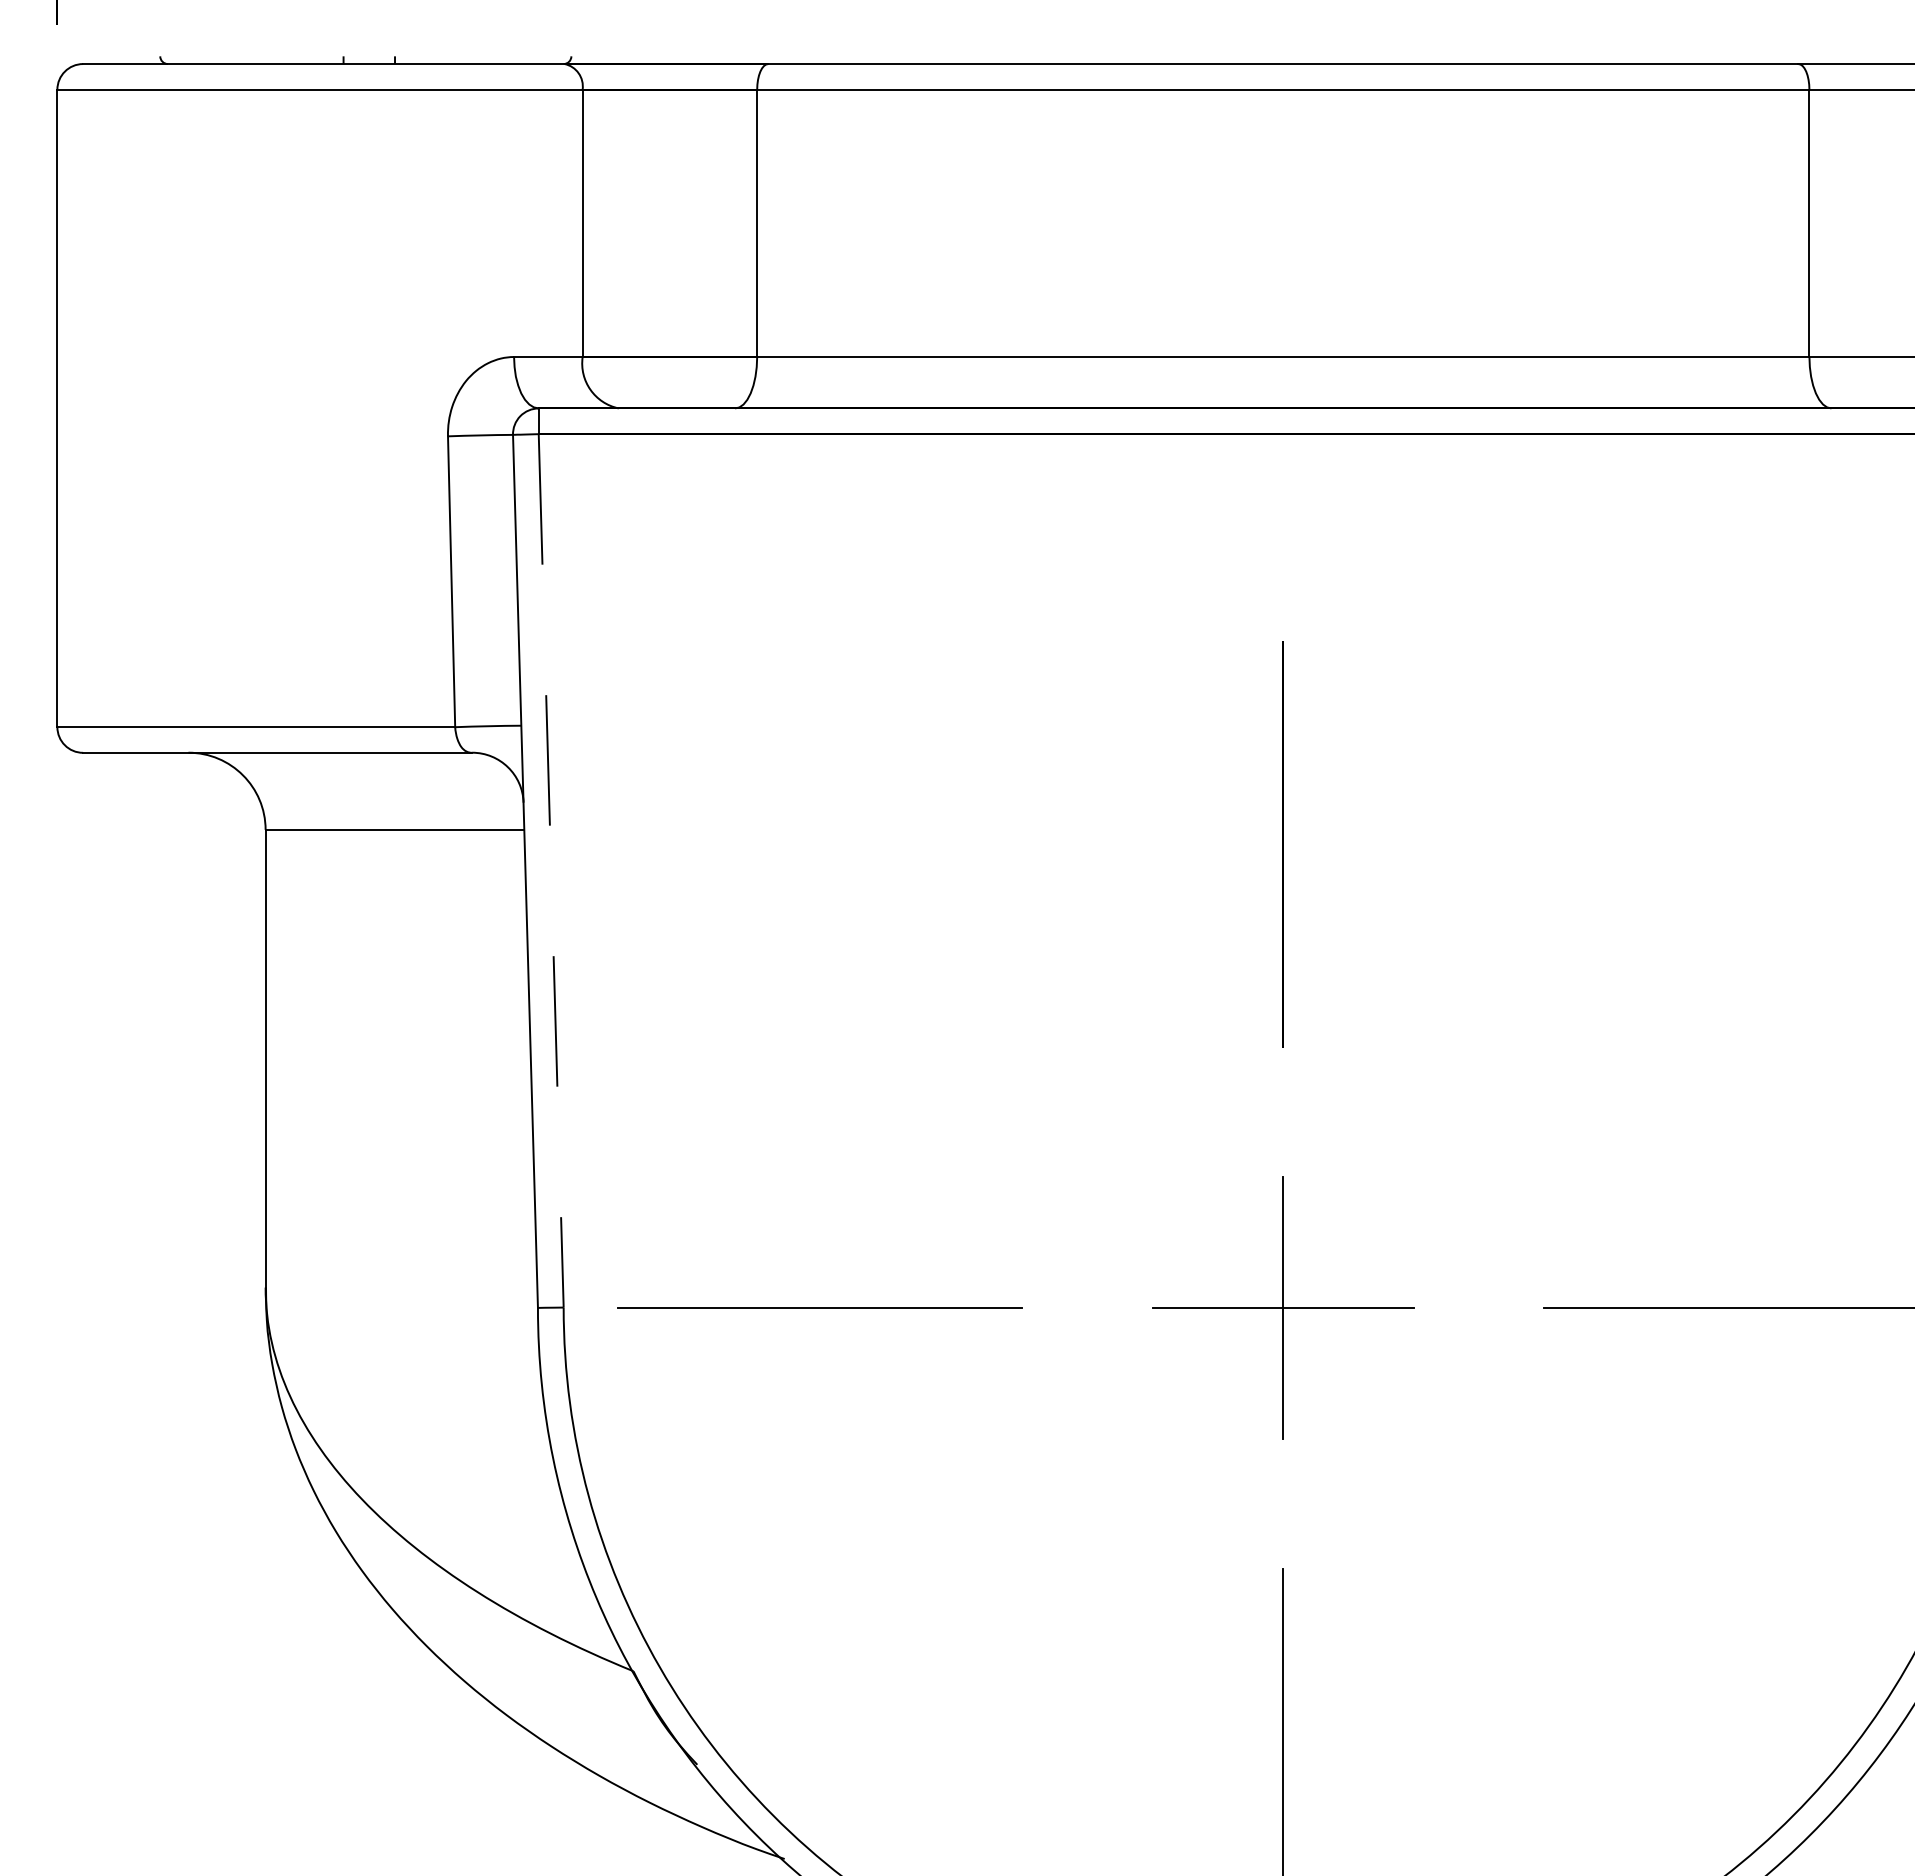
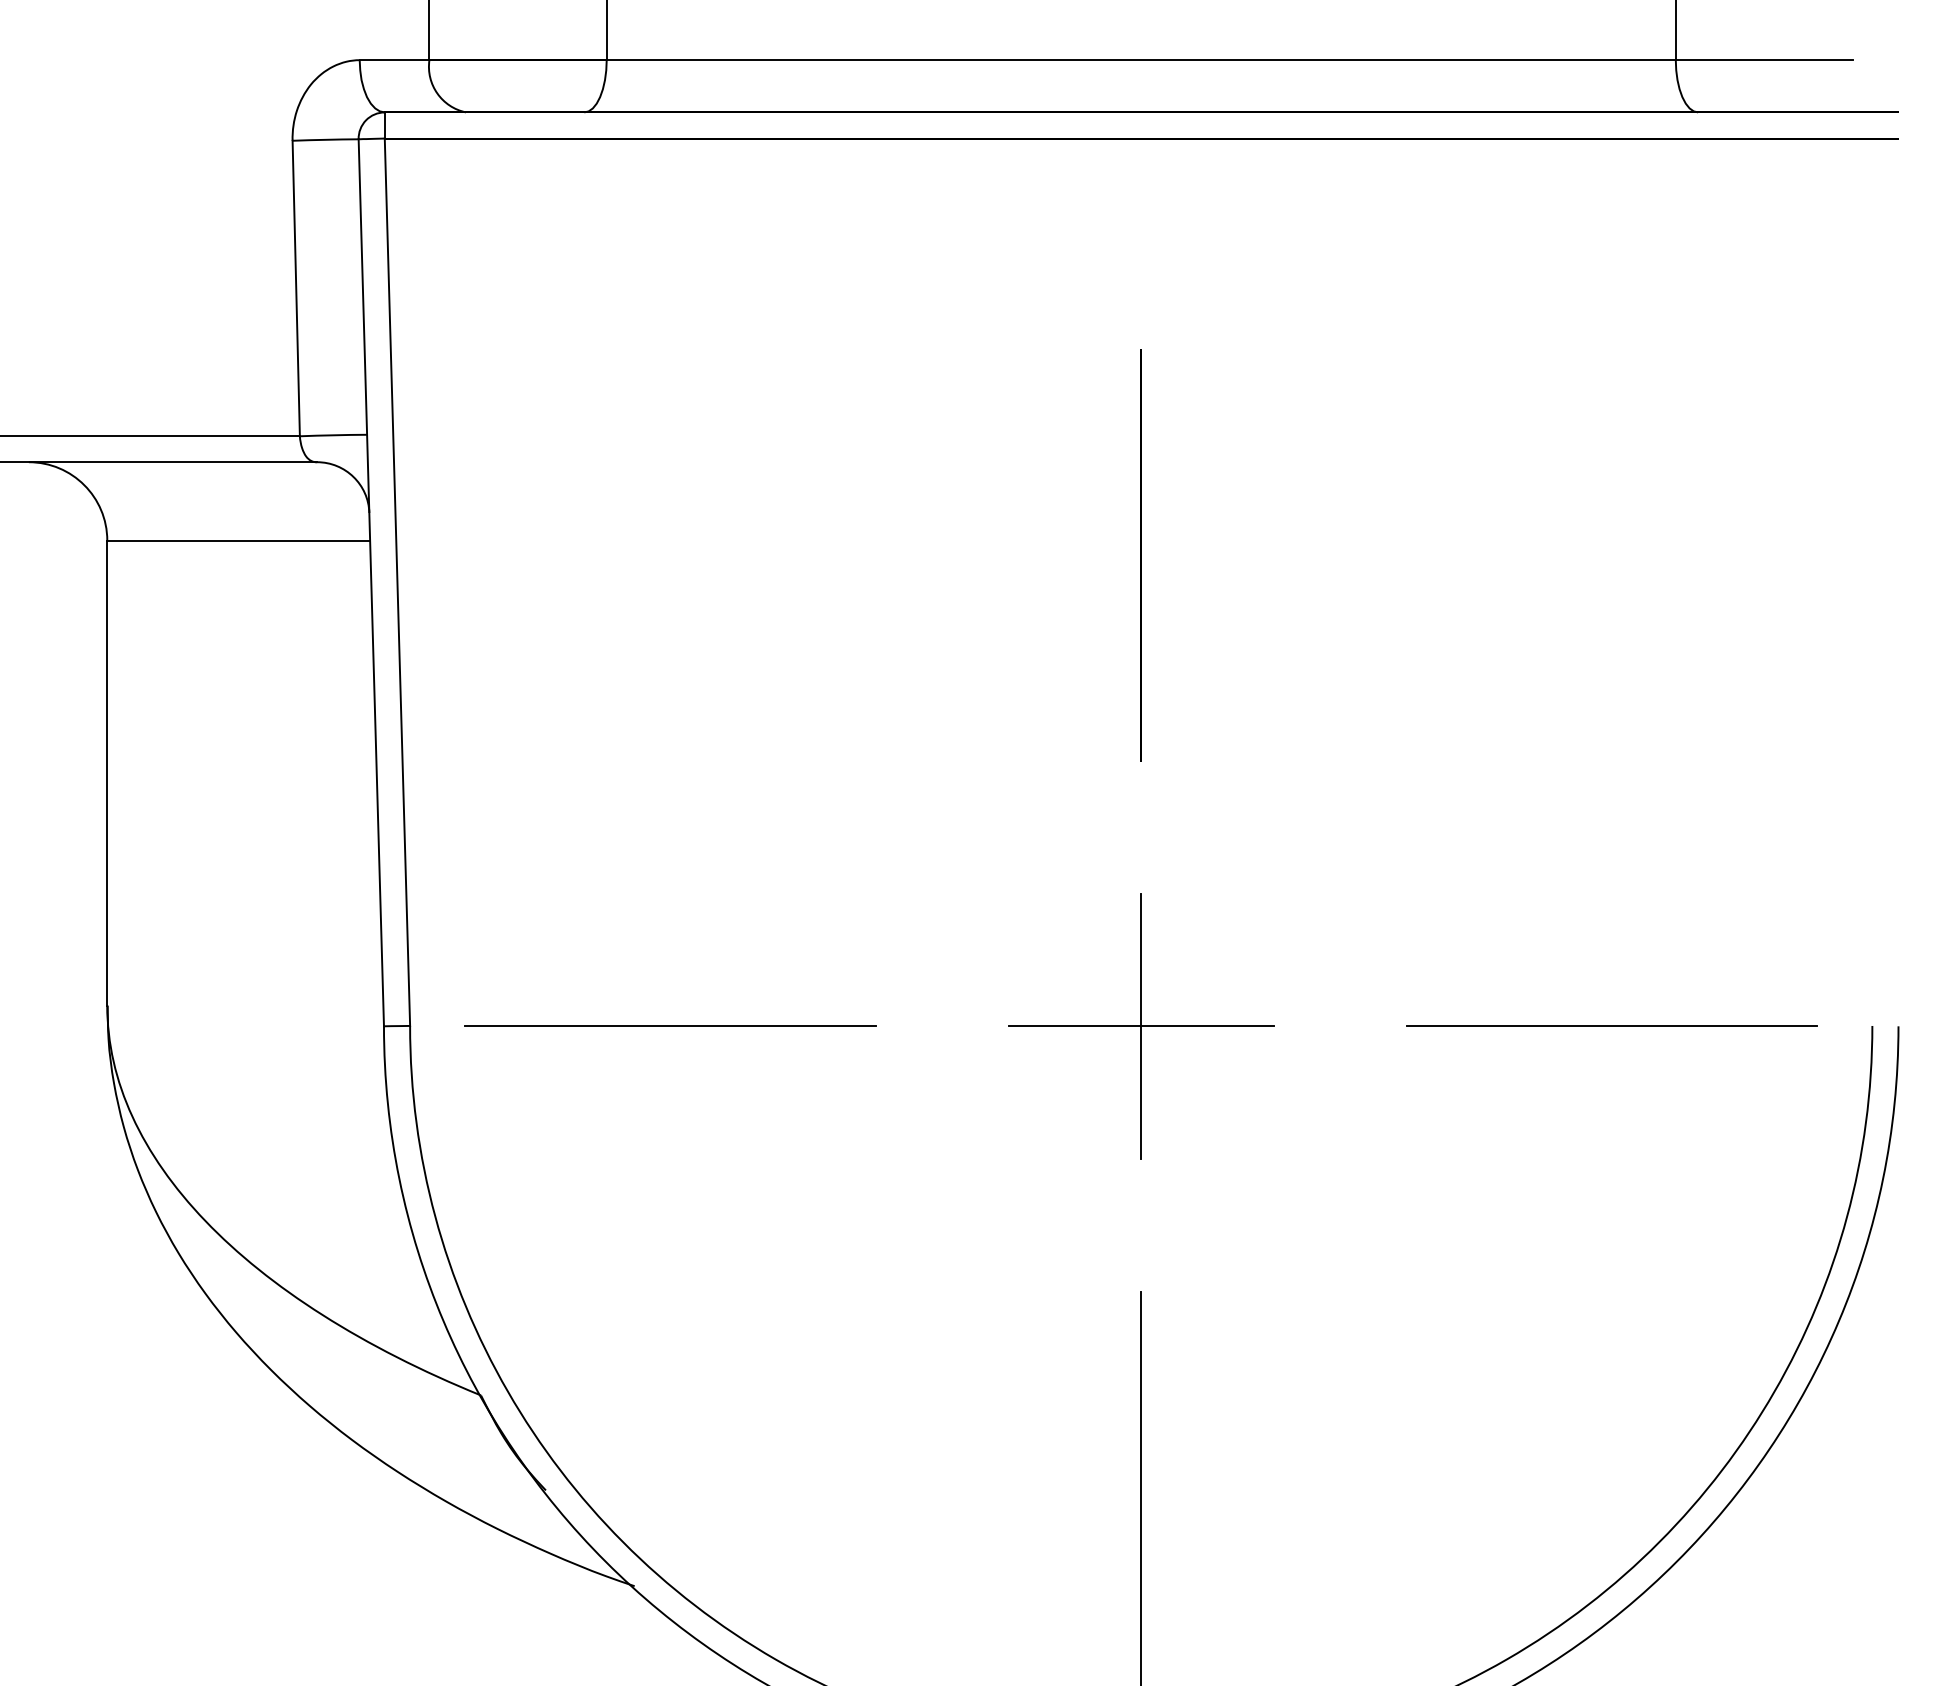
line: (551, 870) -> (397, 581), dashed -> solid

